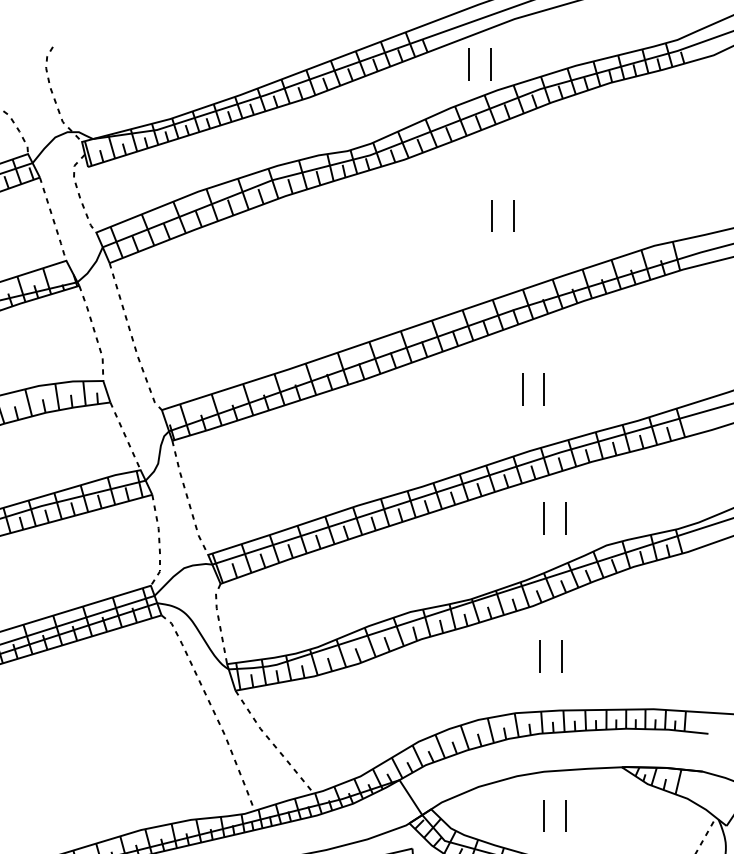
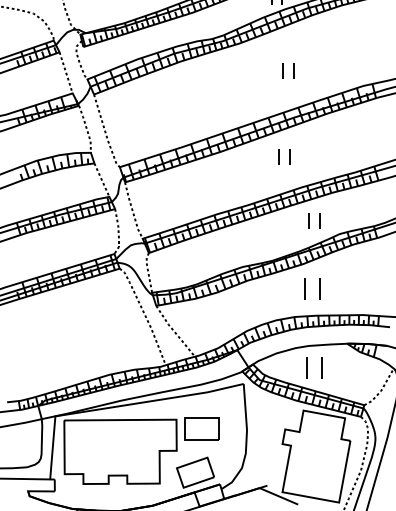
part: (533, 388) -> (284, 156), moved
part: (551, 655) -> (312, 288), size x1.4
part: (555, 815) -> (314, 367), size x1.4

